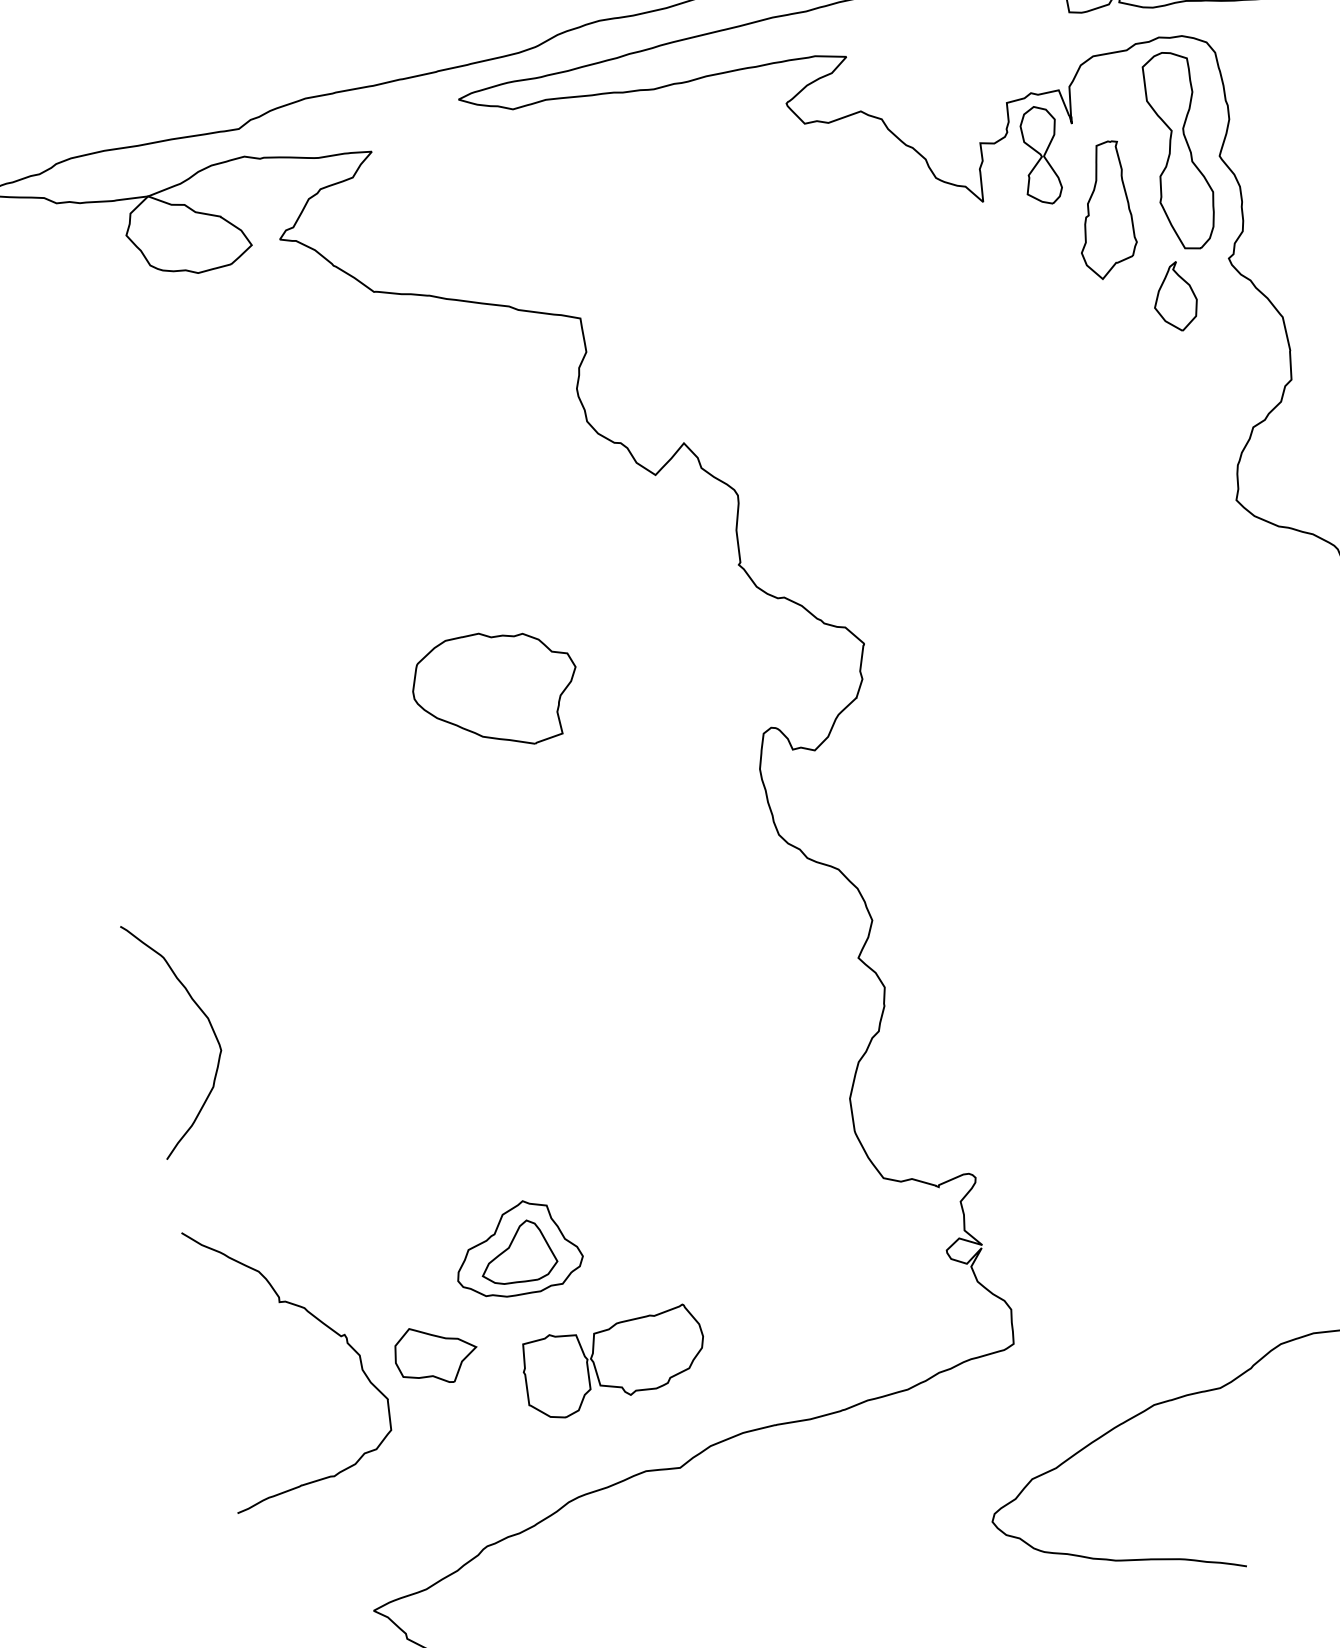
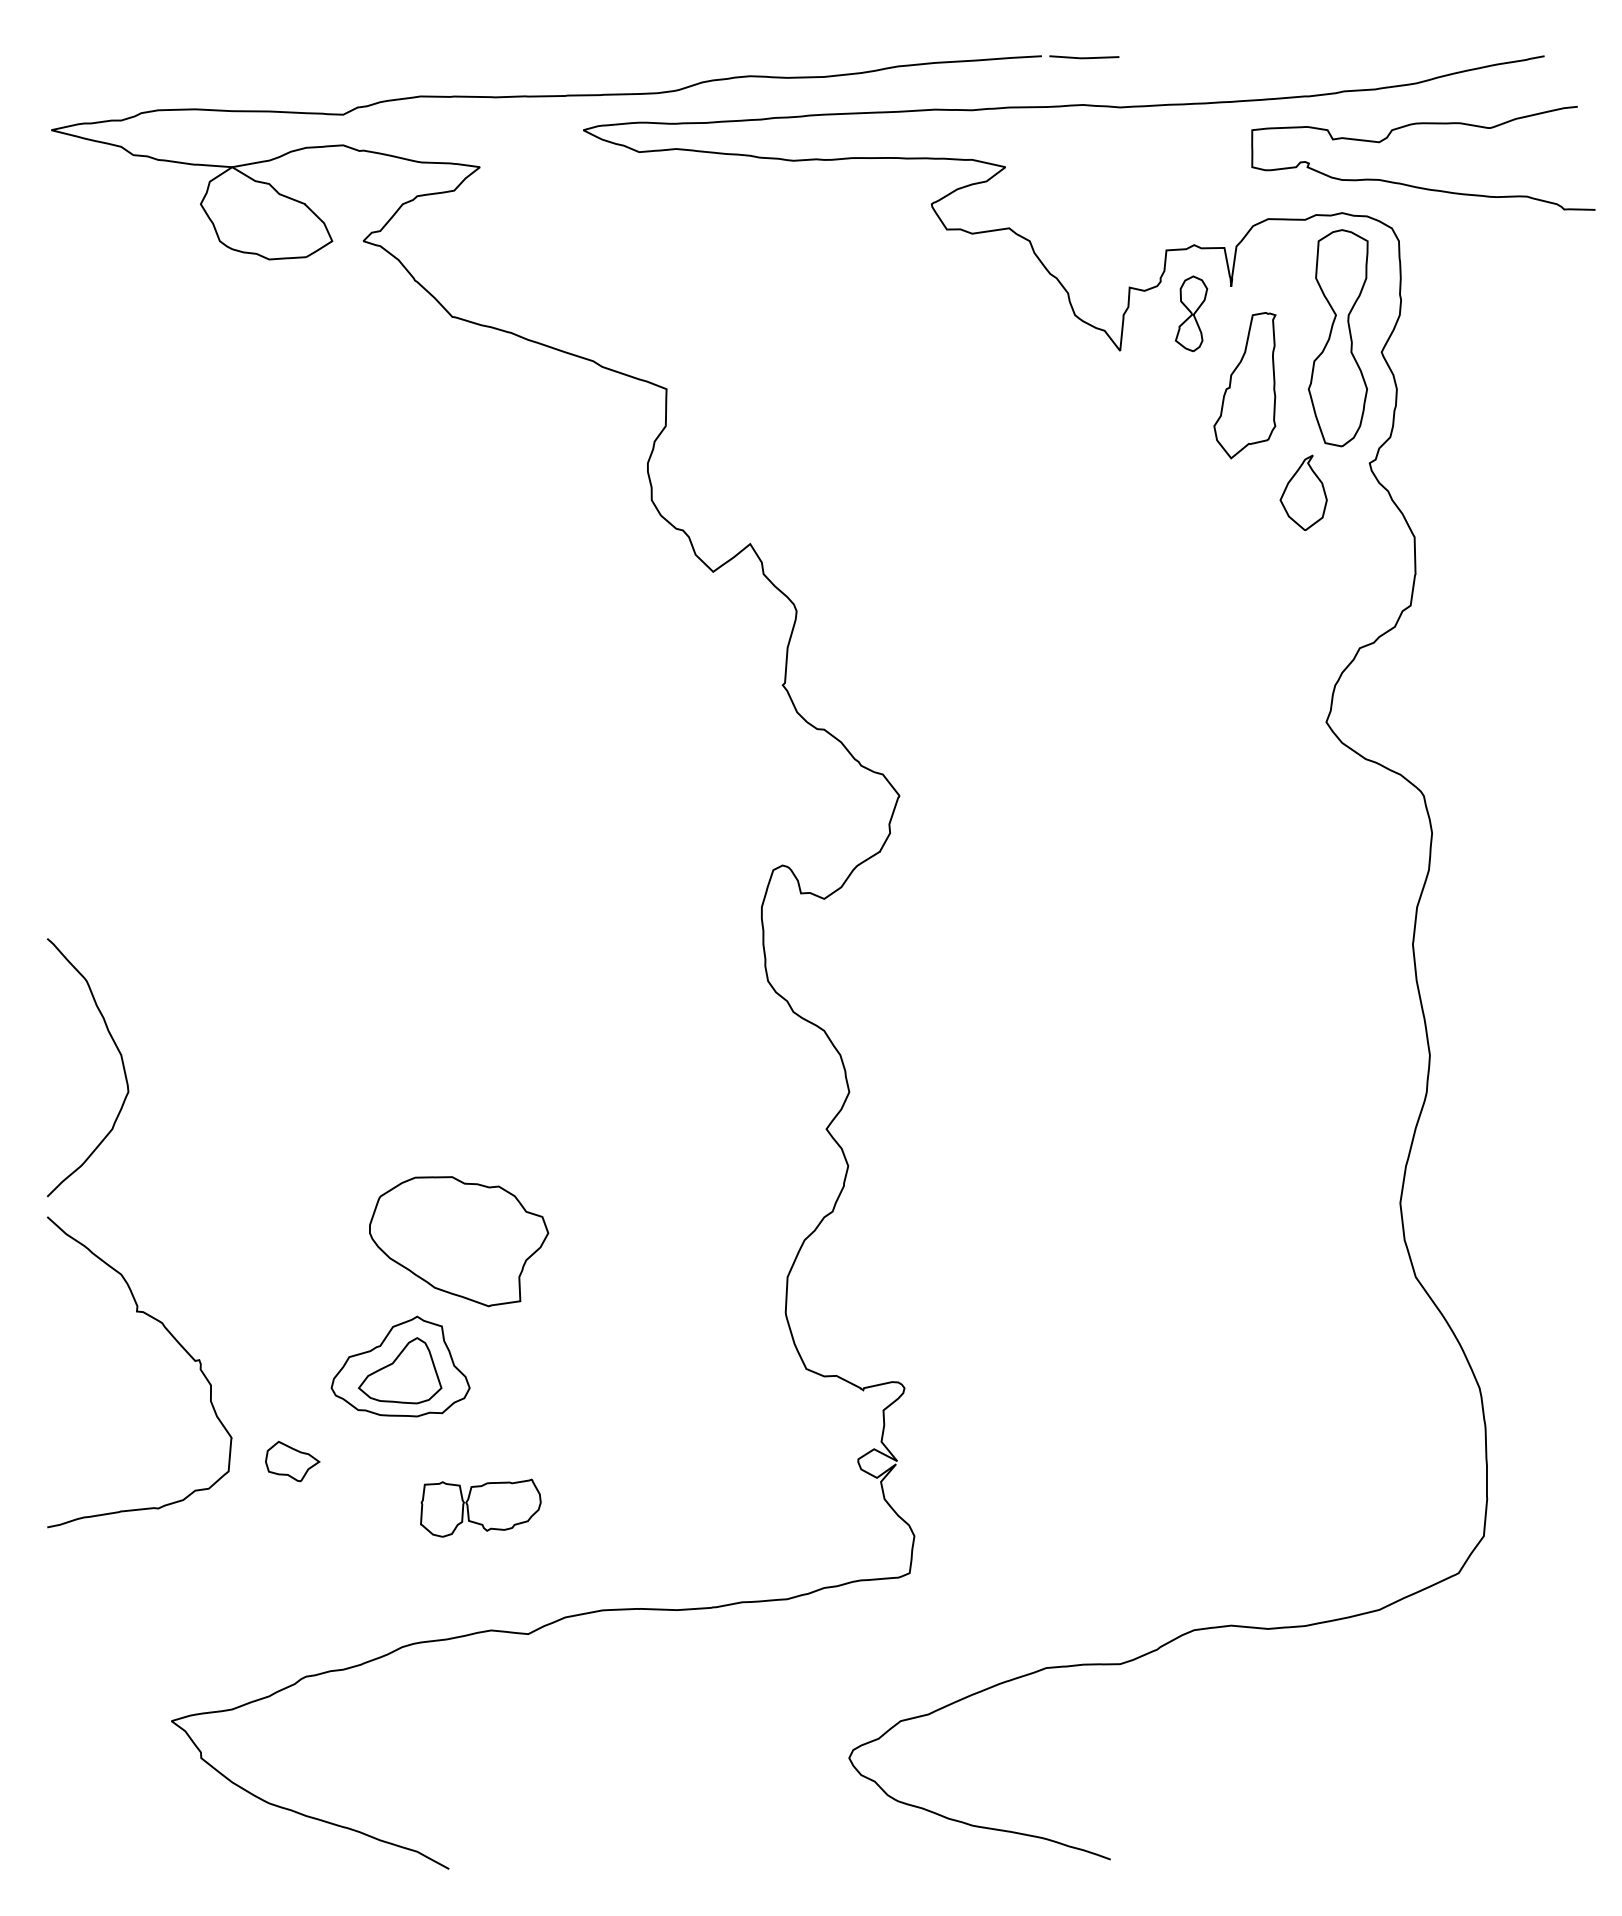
part: (1040, 155) -> (1191, 313), size x0.7
part: (496, 690) -> (459, 1241), moved
curve: (321, 1323) -> (177, 1343), moved
part: (436, 1354) -> (292, 1461), size x0.6
part: (614, 1362) -> (480, 1507), size x0.6

